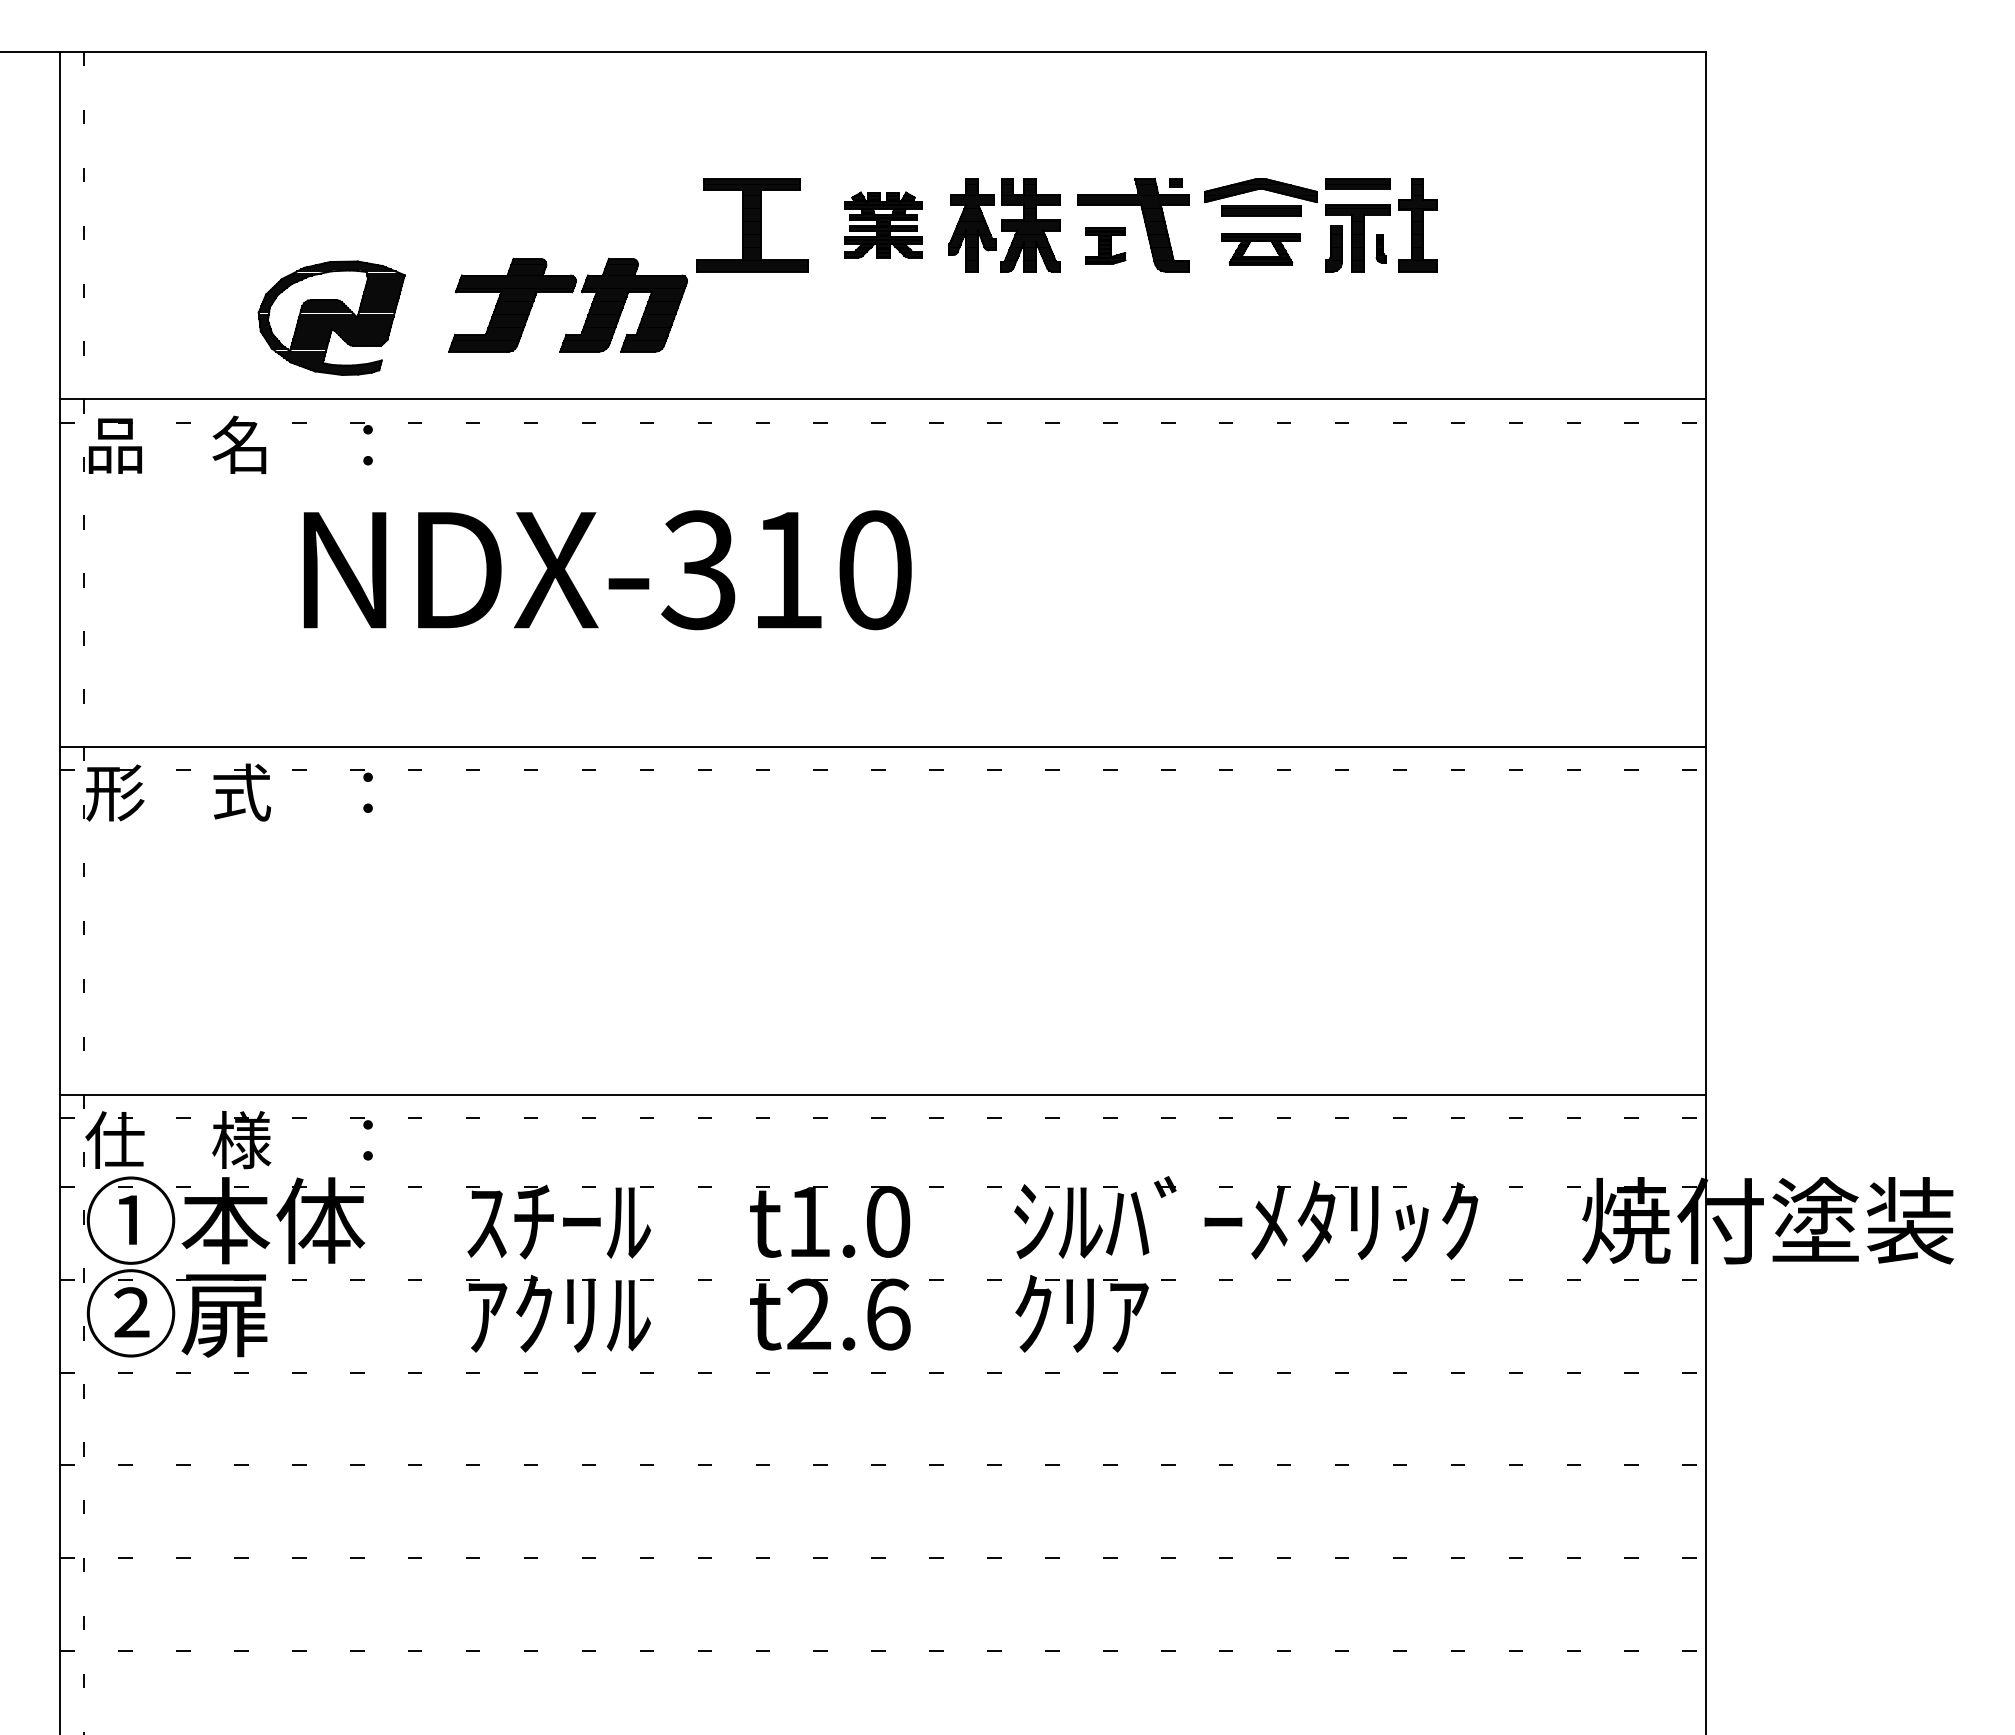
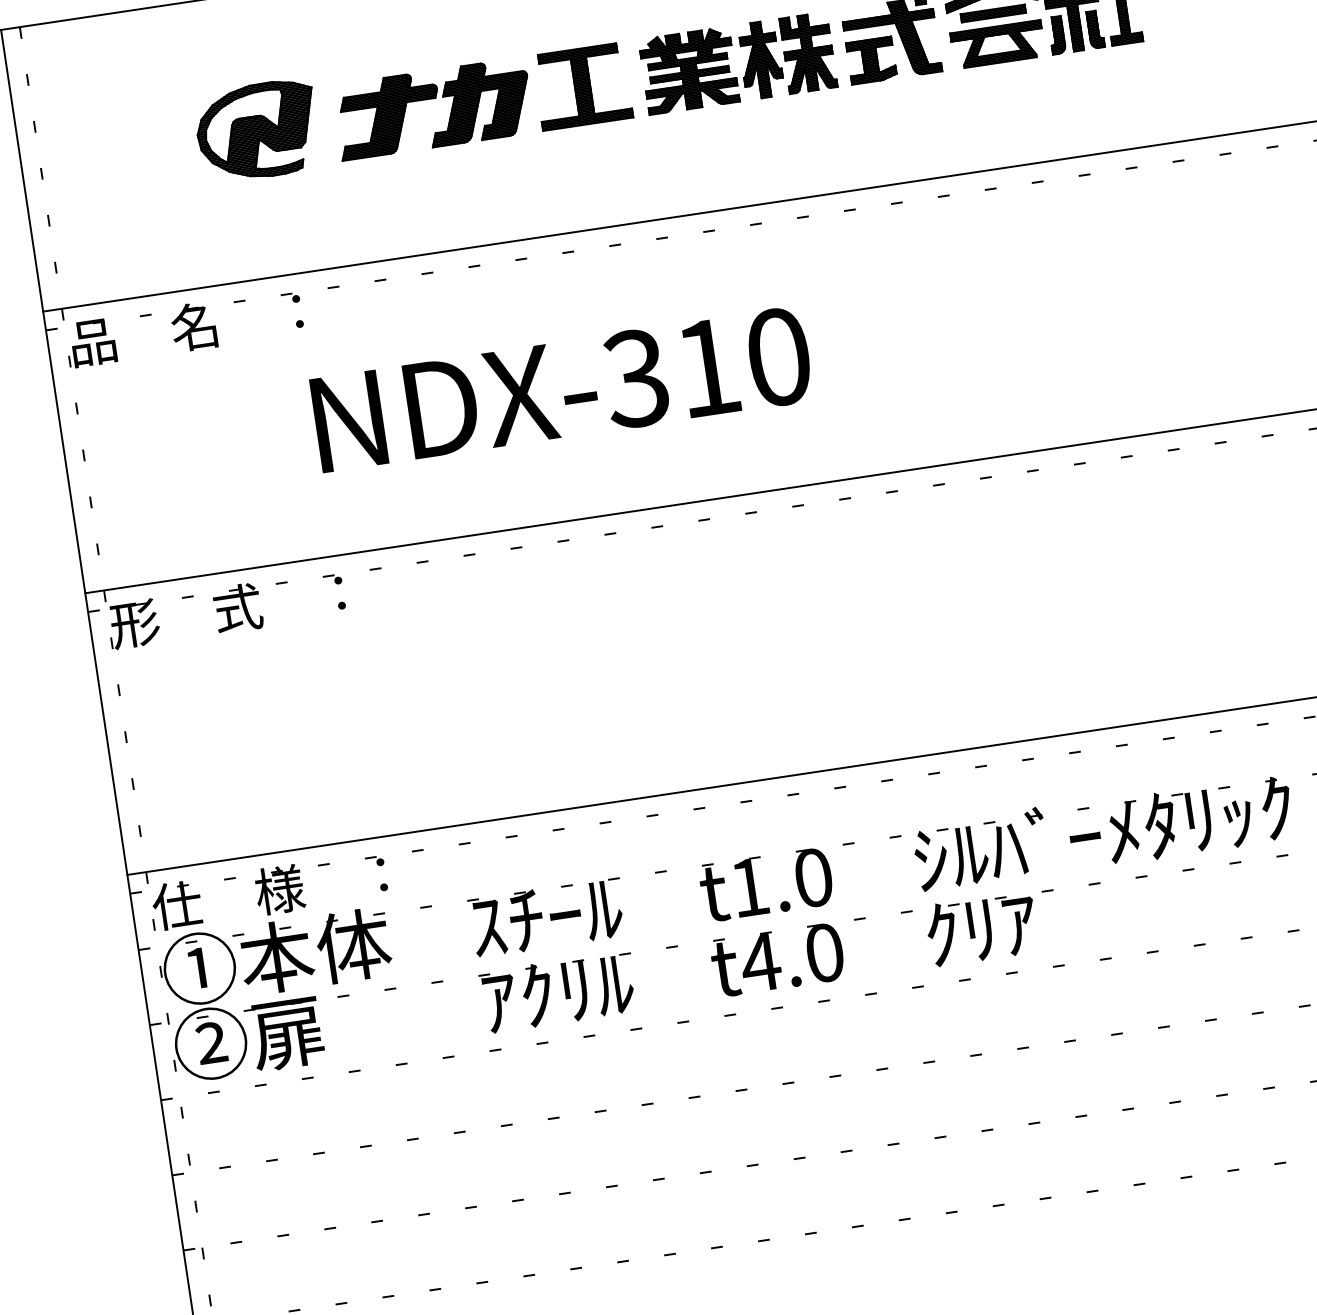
part: (883, 224) -> (689, 70), size x1.43
part: (1105, 245) -> (871, 60), size x1.43
part: (1381, 248) -> (1095, 29), size x1.67
part: (1260, 249) -> (997, 44), size x1.43
part: (567, 292) -> (431, 98), moved
part: (331, 317) -> (257, 130), moved
text: (607, 570) -> (561, 389), moved
text: (847, 1314) -> (791, 957), t2.6 -> t4.0

